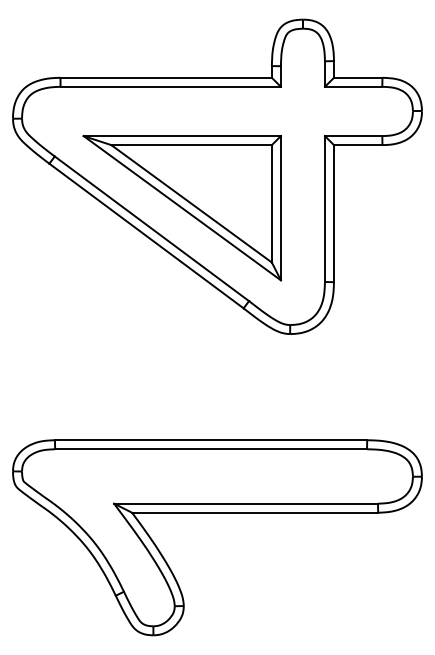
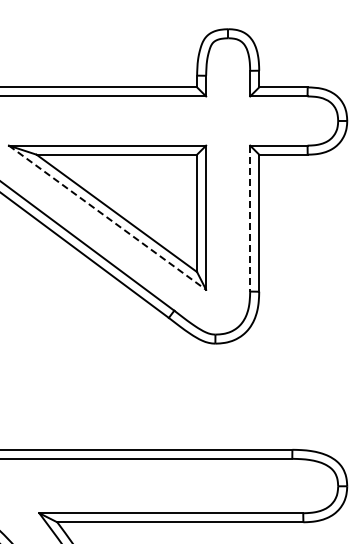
line: (182, 208) -> (107, 218), solid -> dashed
line: (324, 209) -> (249, 219), solid -> dashed

